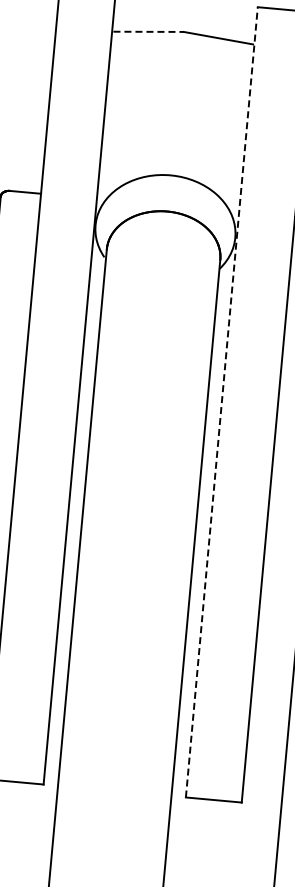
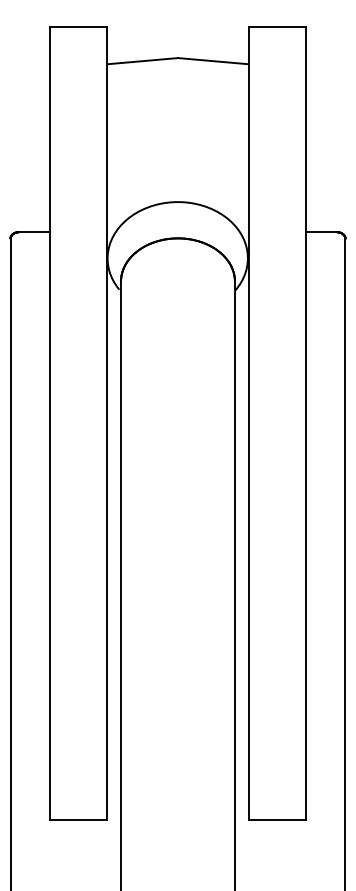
line: (149, 32) -> (143, 61), dashed -> solid
line: (221, 402) -> (249, 423), dashed -> solid

